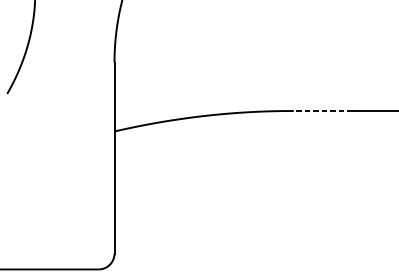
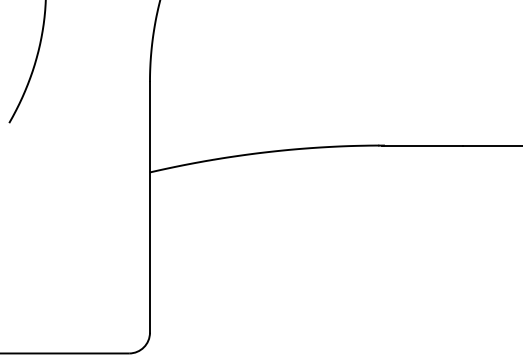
line: (321, 110) -> (421, 145), dashed -> solid

